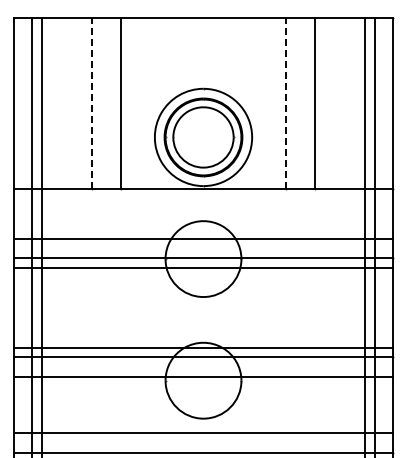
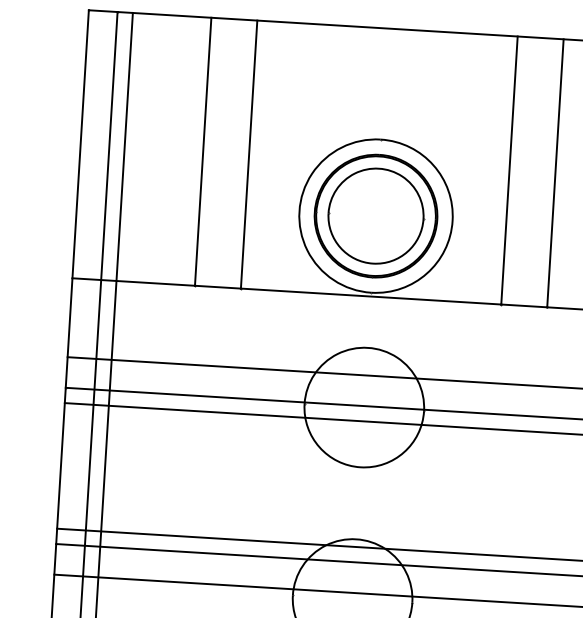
line: (91, 102) -> (203, 150), dashed -> solid
line: (286, 102) -> (510, 169), dashed -> solid

